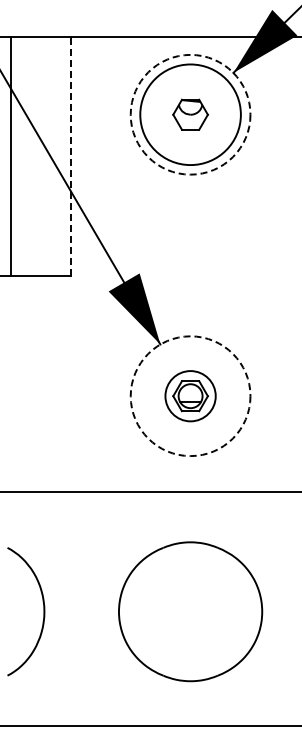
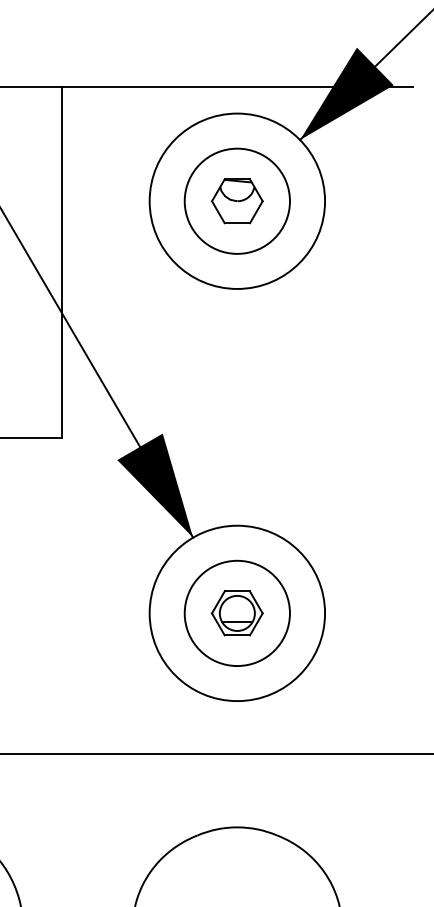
circle: (190, 114) -> (237, 200), dashed -> solid
circle: (190, 114) -> (237, 200), size x0.71
line: (70, 156) -> (61, 262), dashed -> solid
circle: (190, 396) -> (237, 613), dashed -> solid
circle: (190, 396) -> (237, 613), size x1.43

